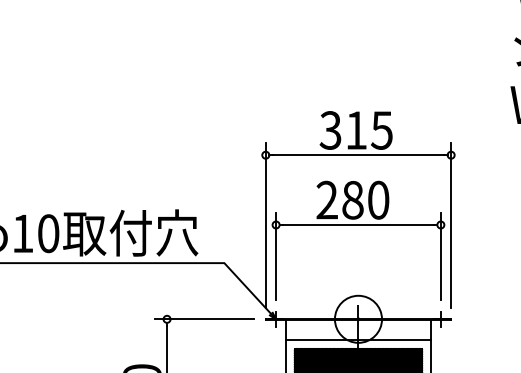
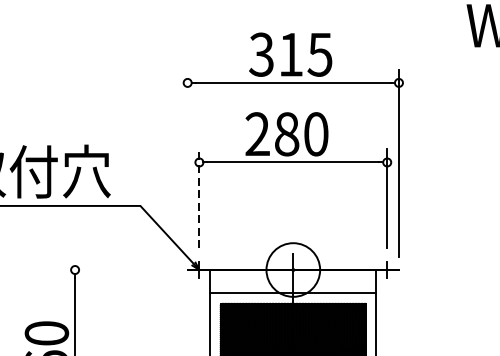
line: (265, 225) -> (187, 163), removed
line: (276, 256) -> (199, 198), solid -> dashed
line: (204, 319) -> (117, 270), removed

